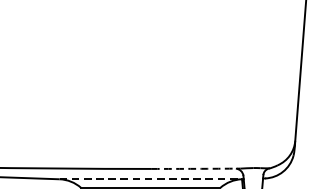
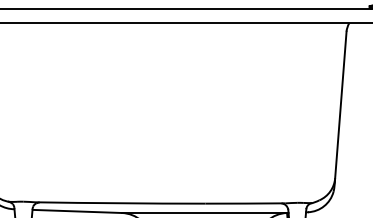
arc: (196, 168) -> (245, 203), dashed -> solid
line: (150, 178) -> (204, 212), dashed -> solid

